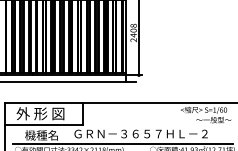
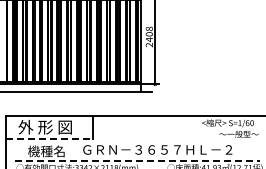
line: (44, 124) -> (49, 139), solid -> dashed
line: (123, 143) -> (137, 160), solid -> dashed

